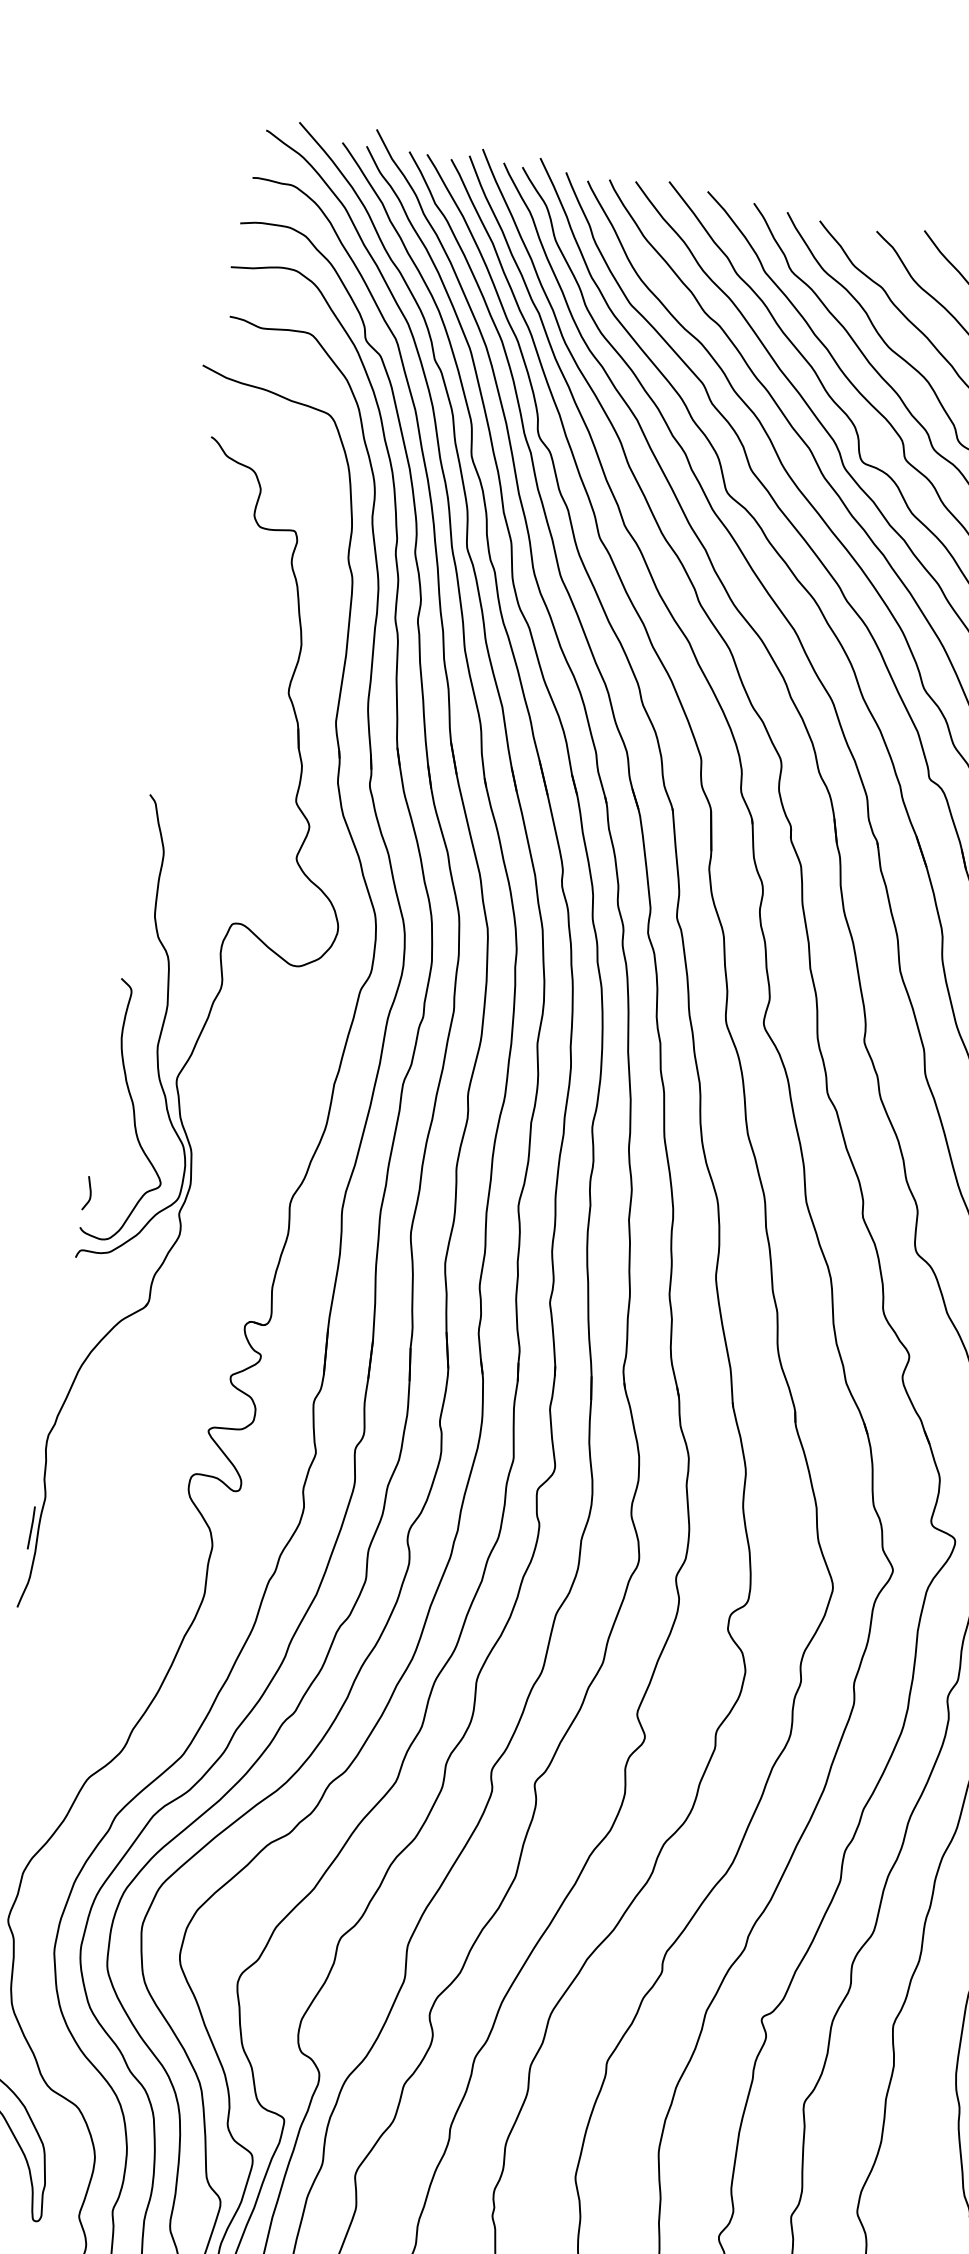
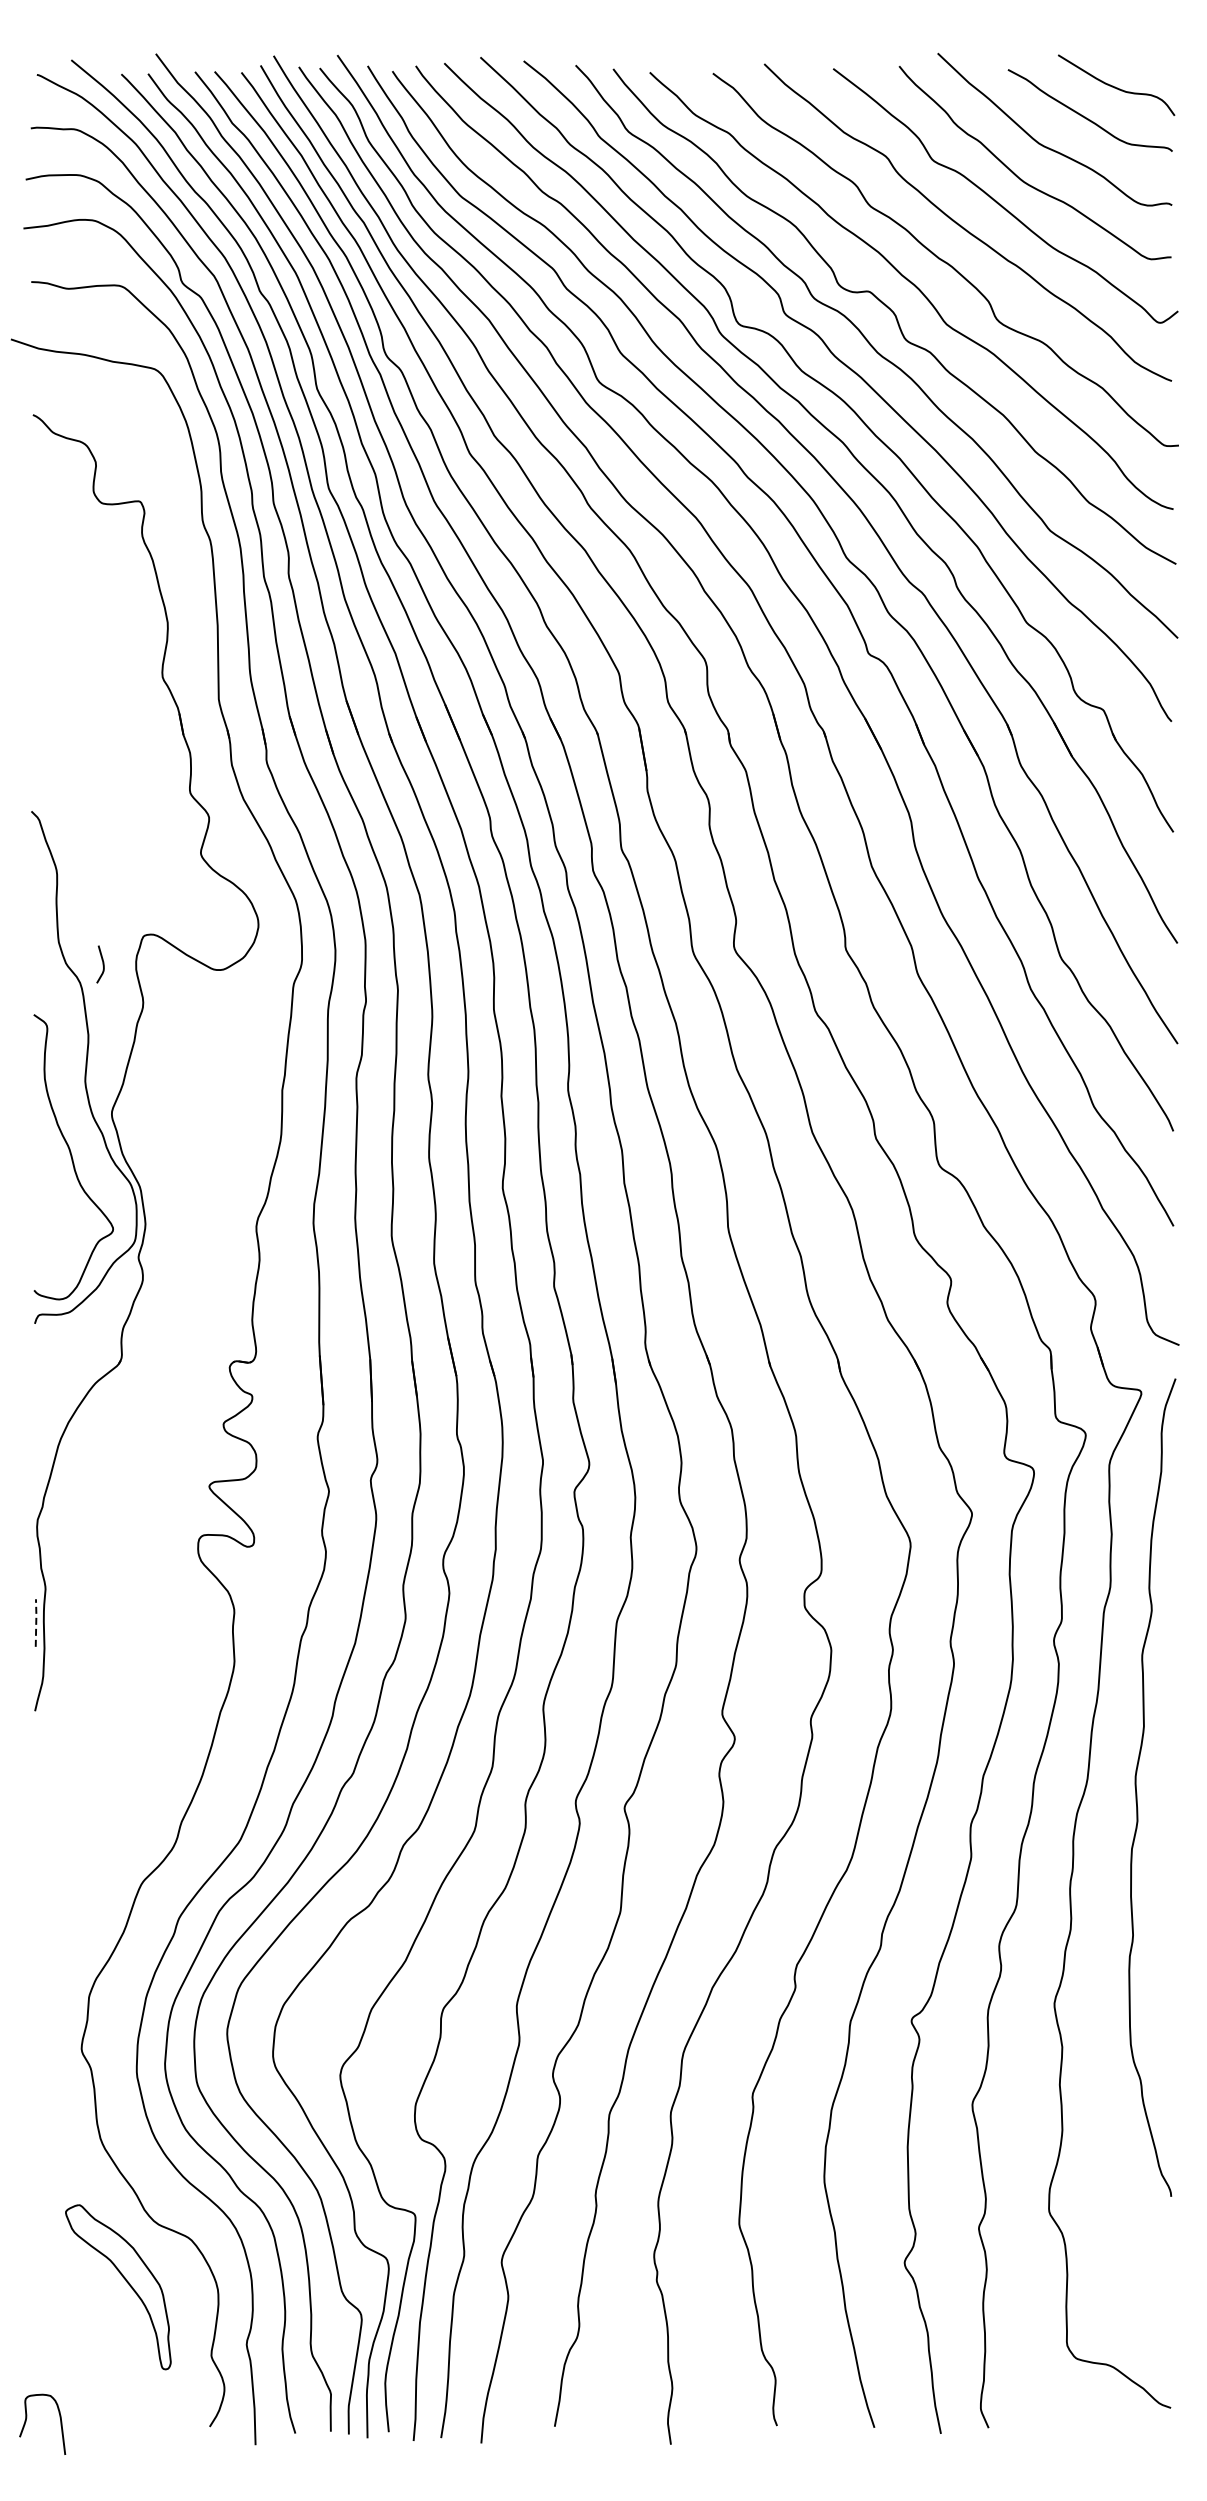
curve: (89, 1193) -> (102, 964), moved
line: (31, 1527) -> (36, 1622), solid -> dashed

